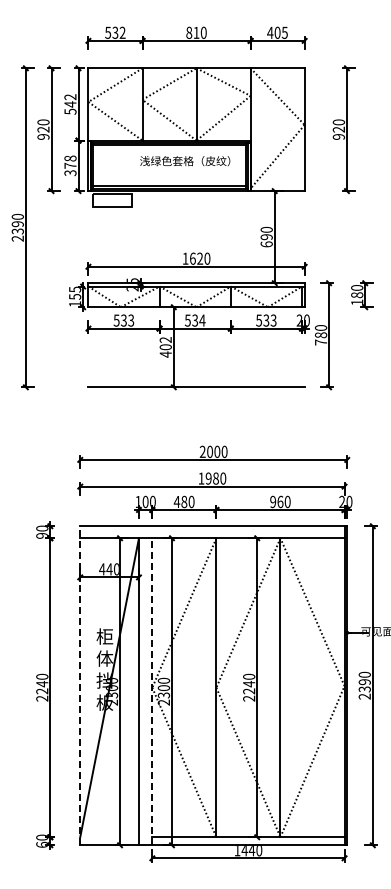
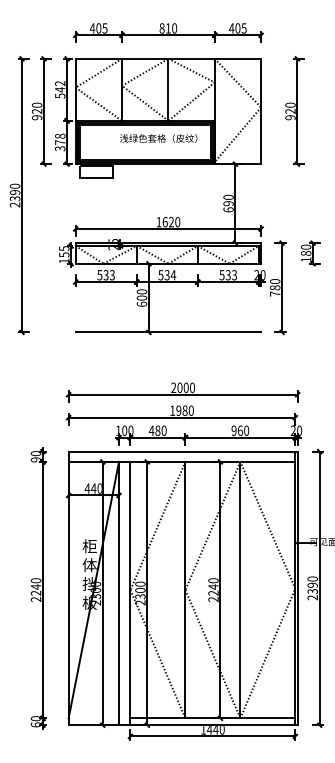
text: (114, 32) -> (98, 28), 532 -> 405
text: (165, 347) -> (141, 298), 402 -> 600
line: (80, 685) -> (68, 588), dashed -> solid
line: (152, 691) -> (130, 593), dashed -> solid

